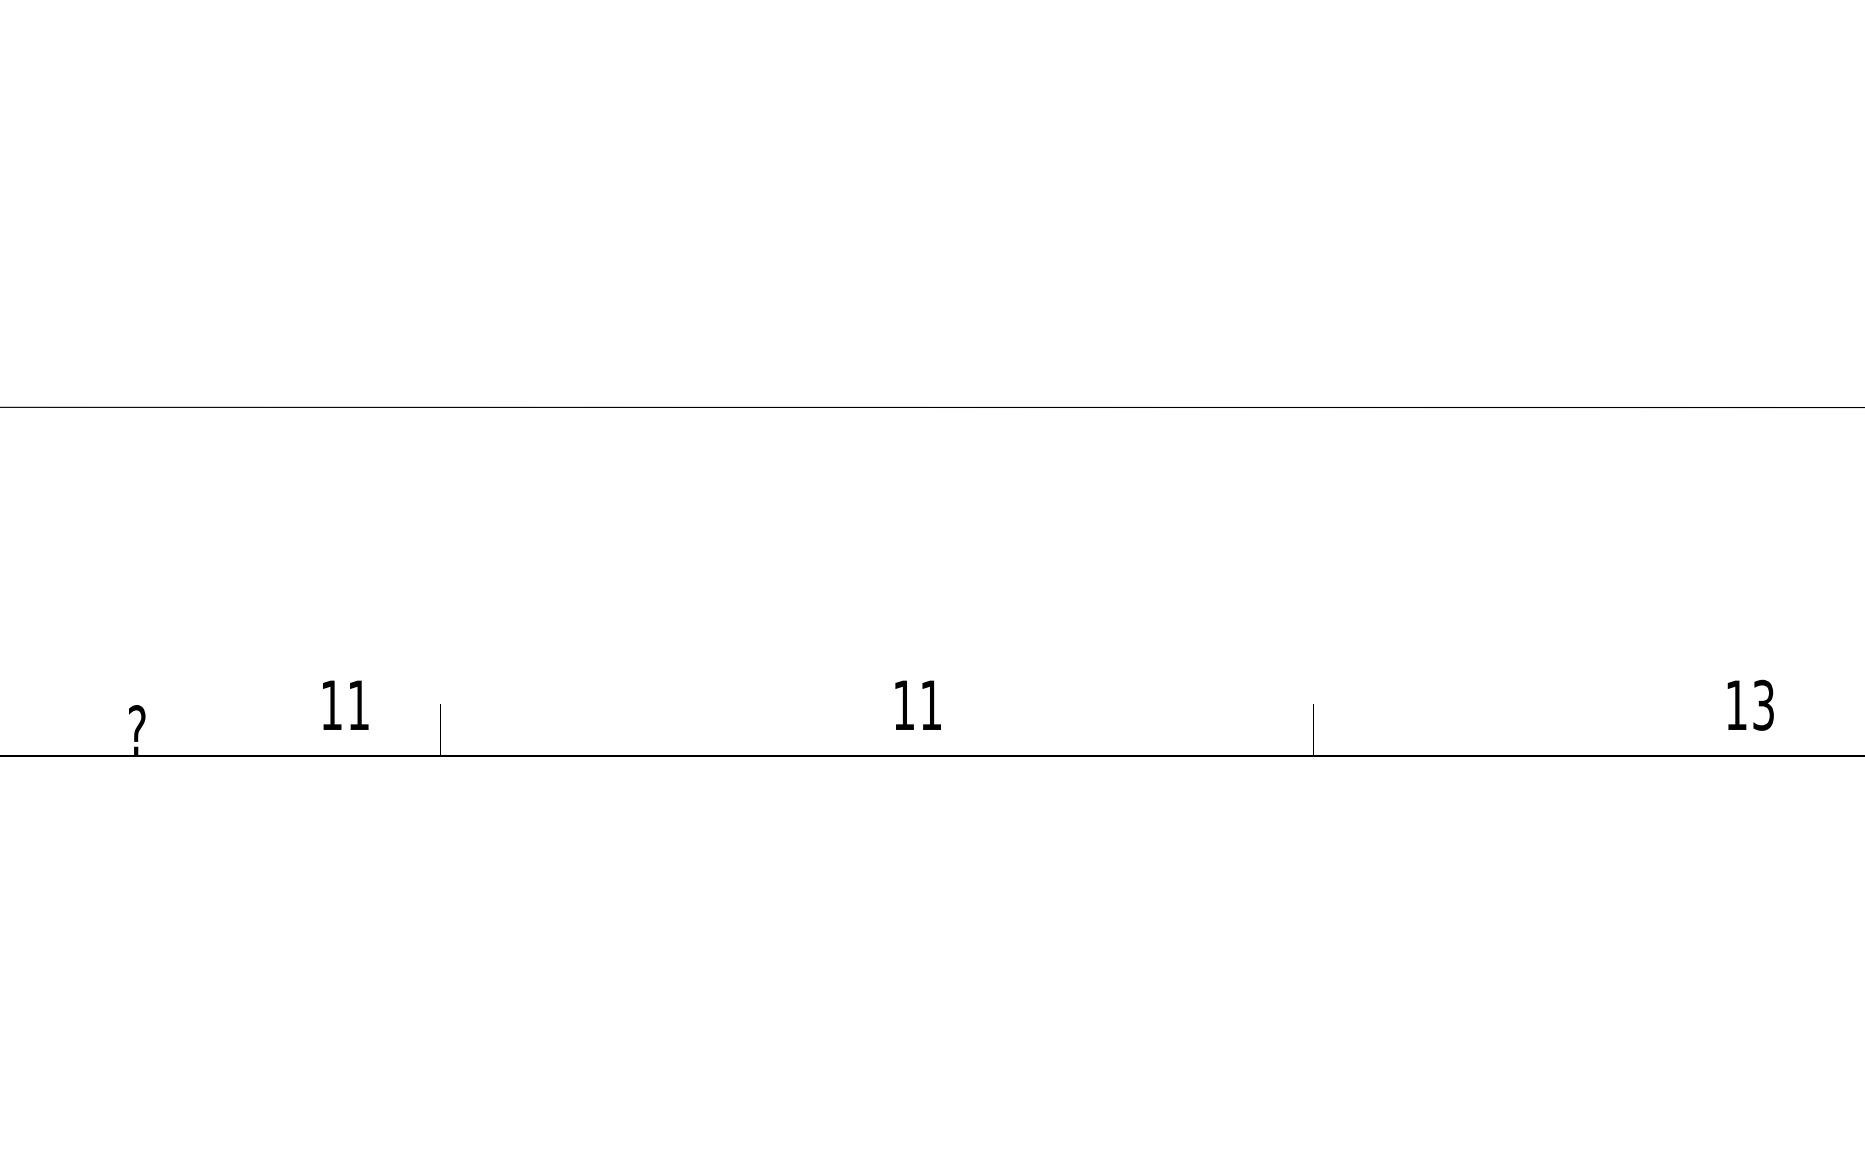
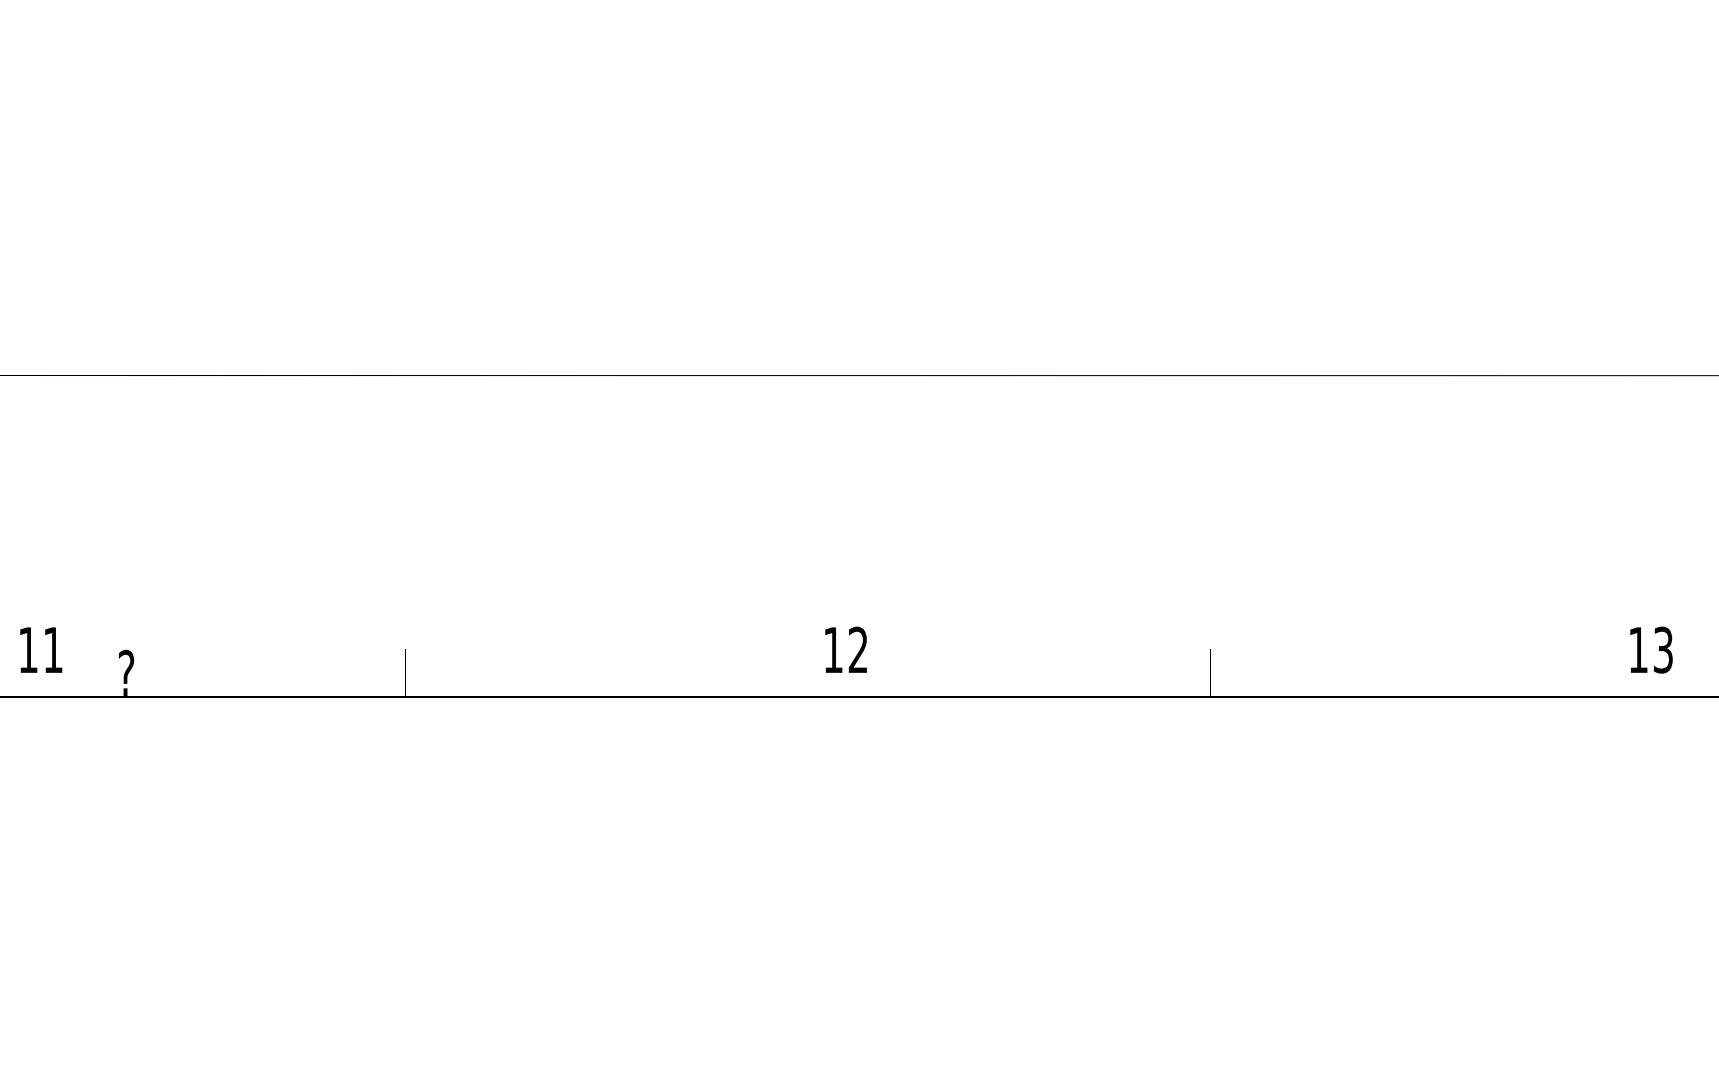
text: (345, 704) -> (41, 649), moved
text: (930, 704) -> (857, 649), 11 -> 12
text: (1750, 704) -> (1651, 649), moved

